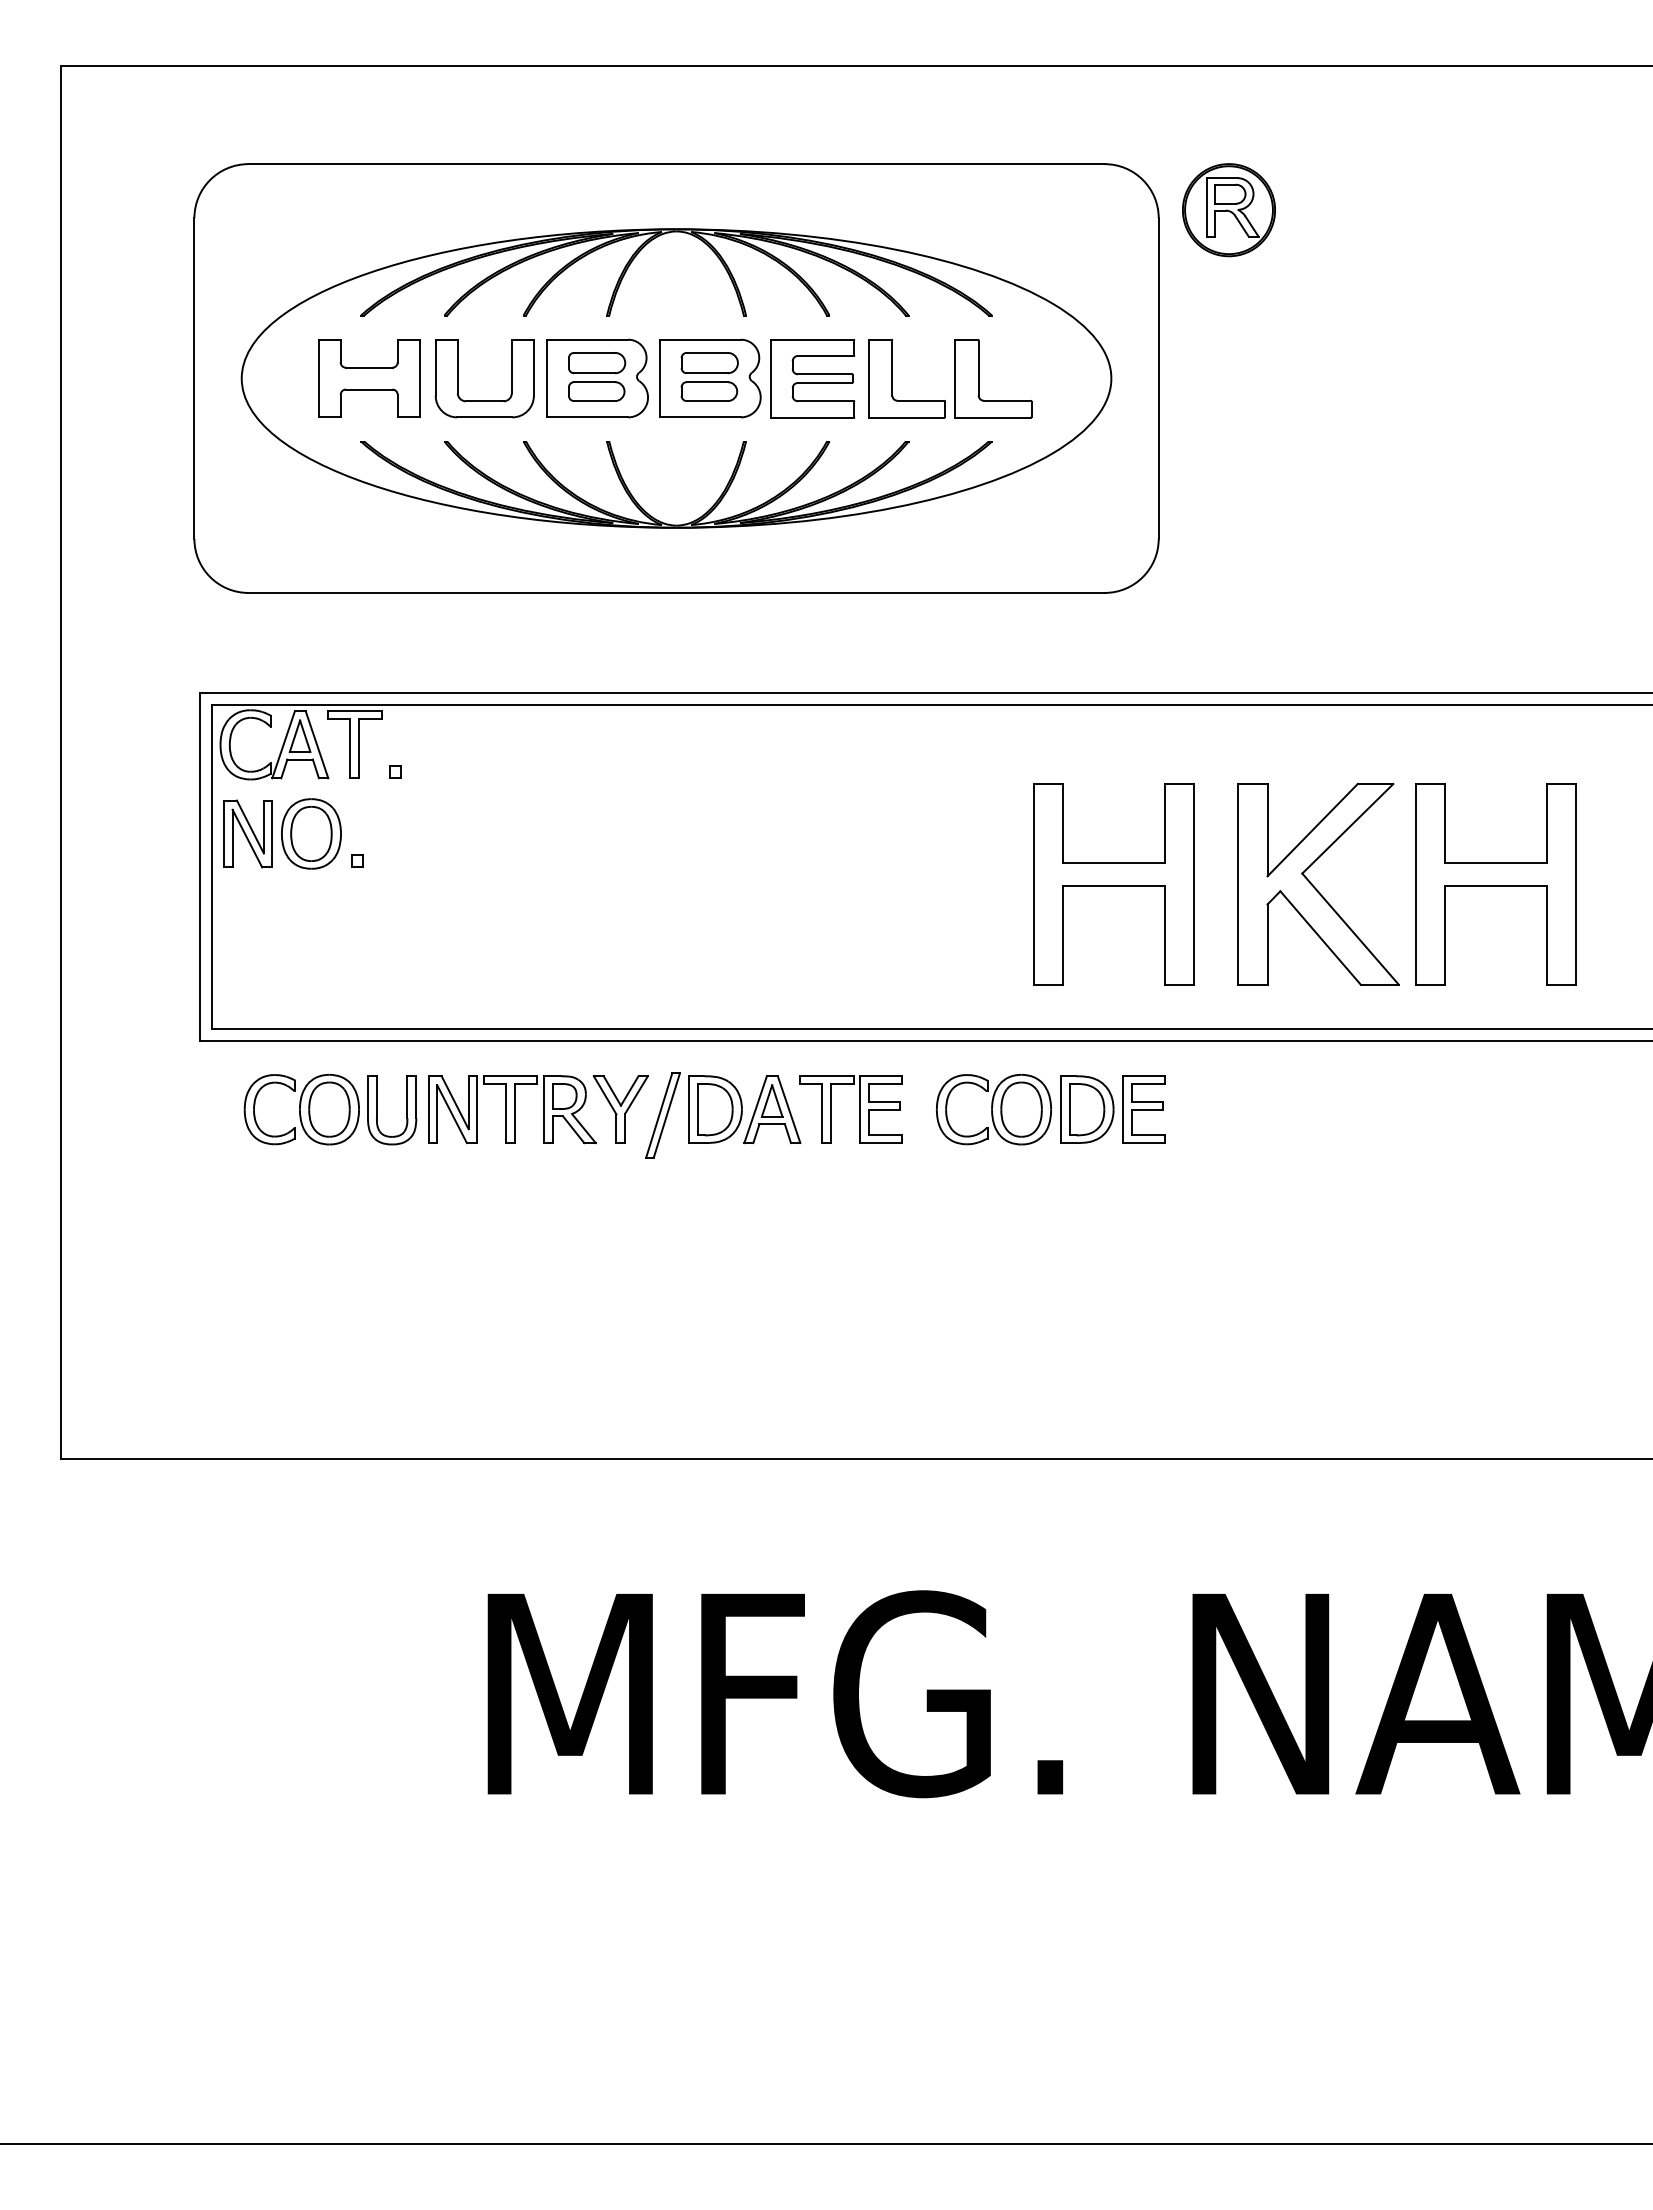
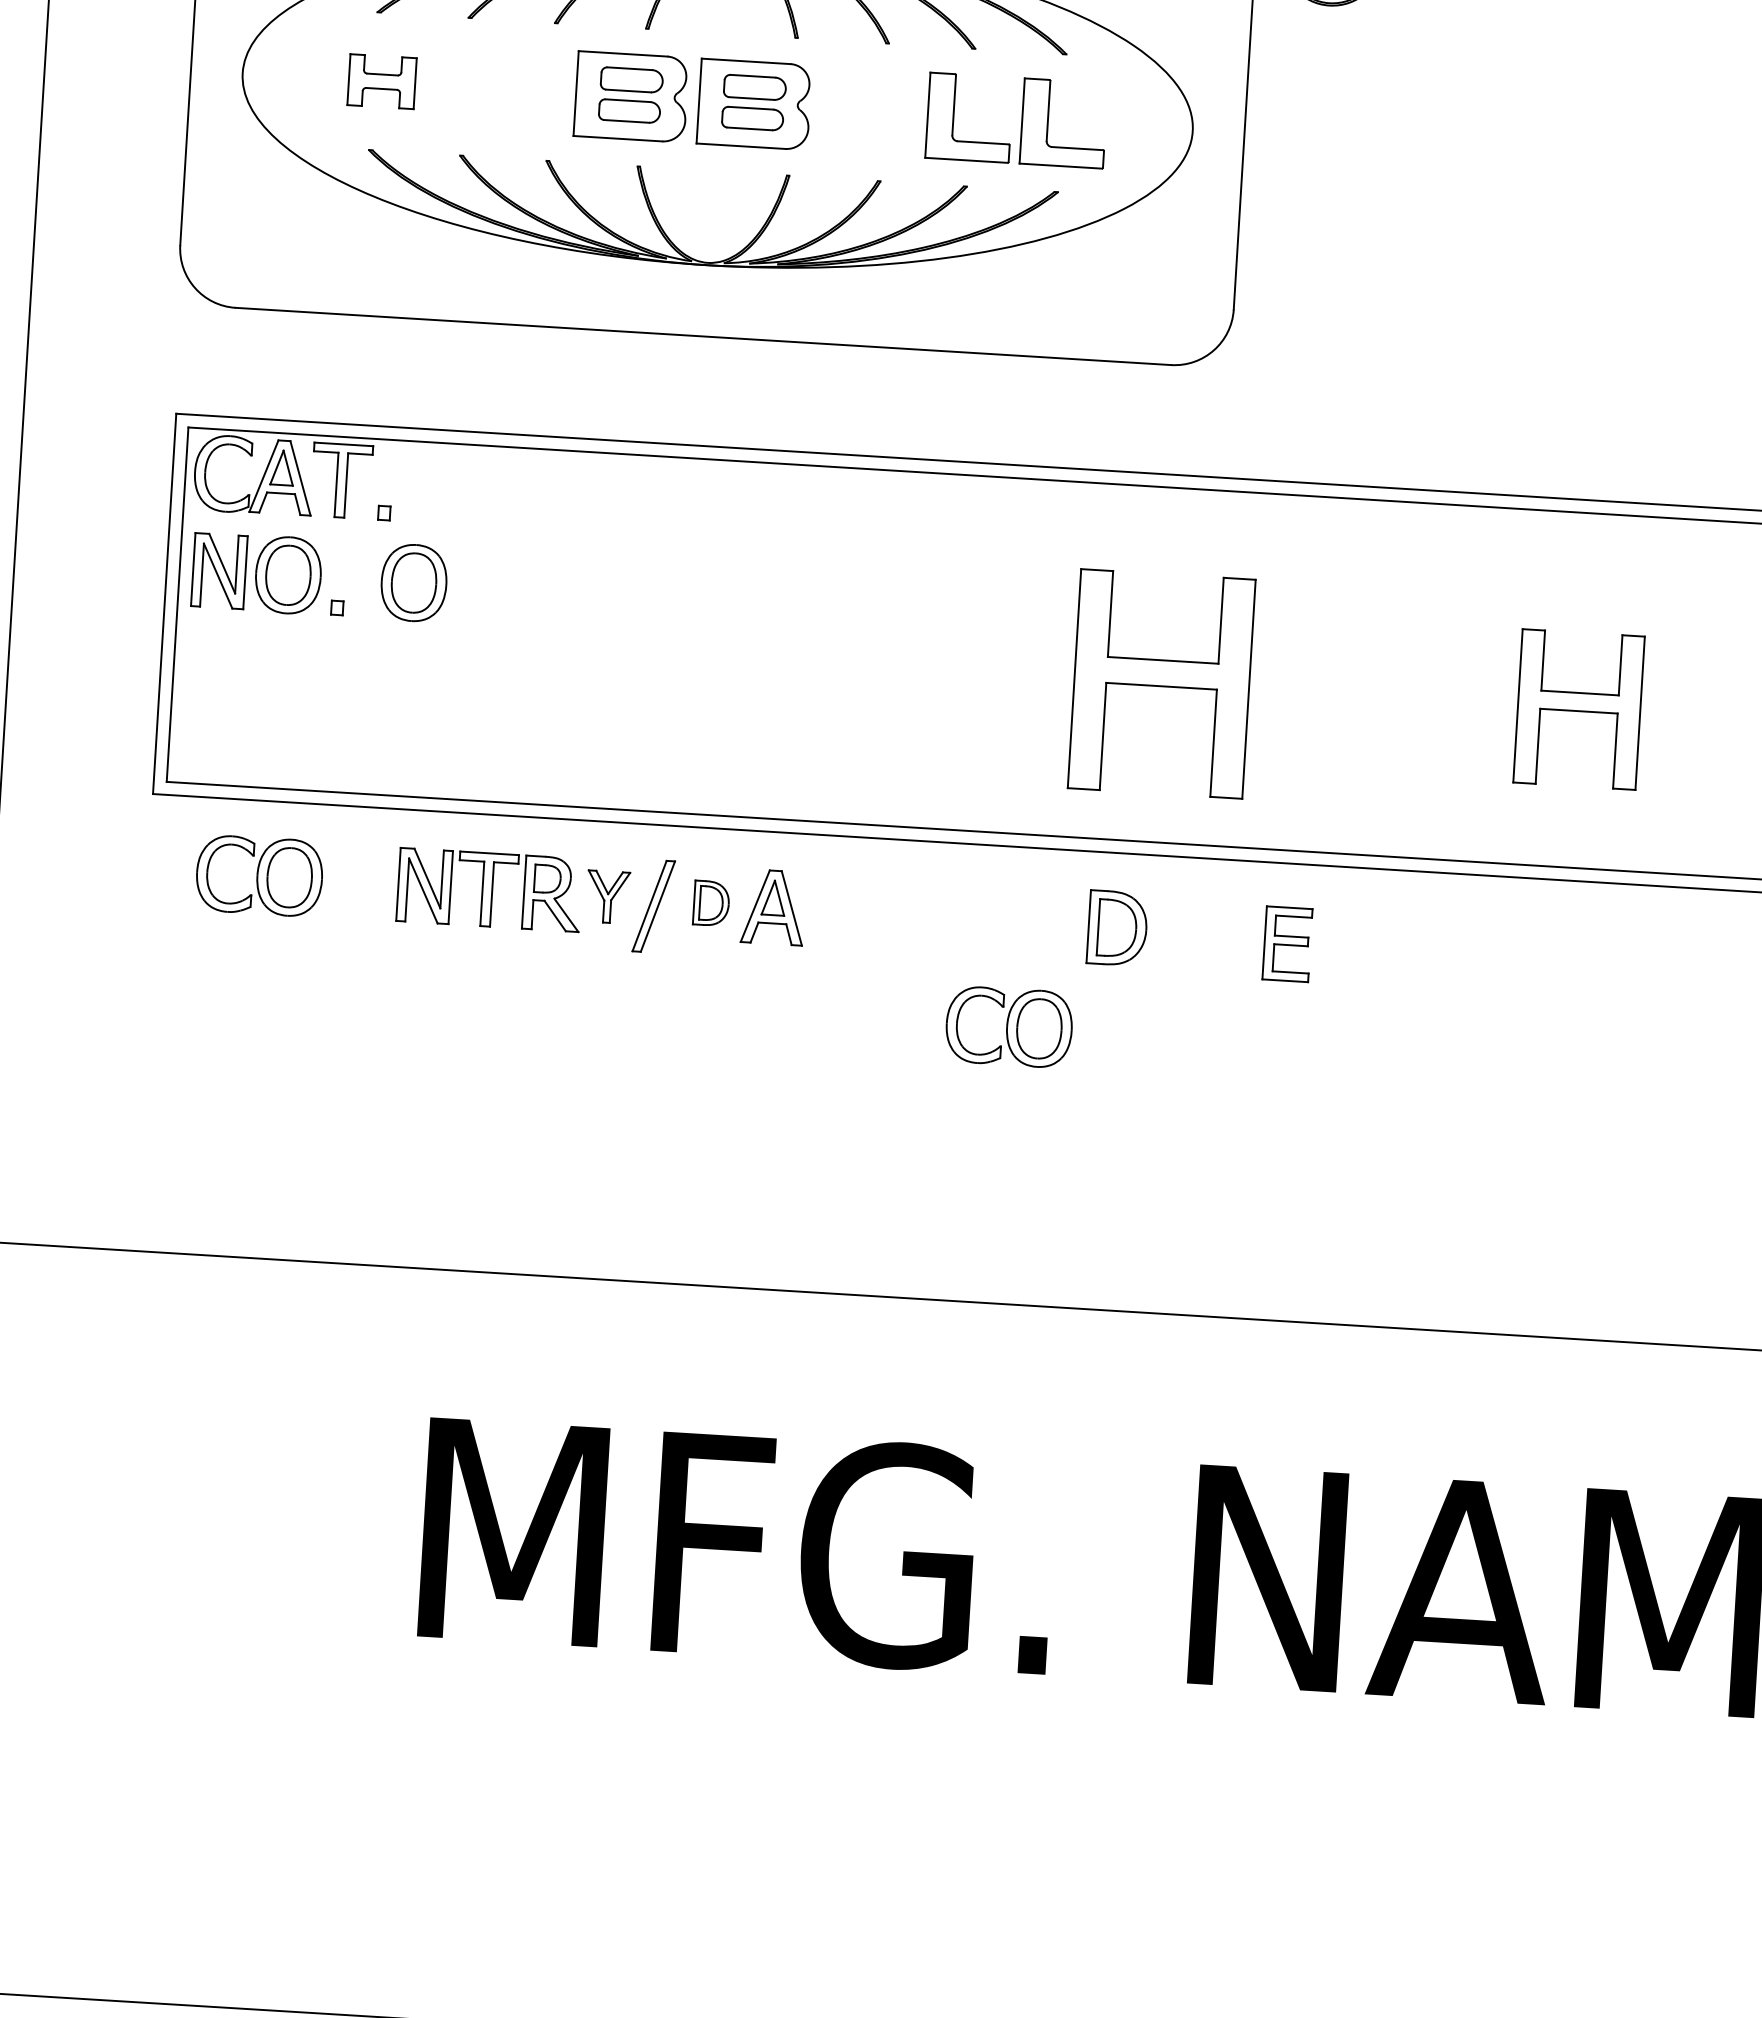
part: (369, 378) -> (382, 81), size x0.6
part: (812, 378) -> (866, 111), removed
part: (484, 400) -> (506, 113), removed
part: (426, 833) -> (414, 582), added
part: (1318, 884) -> (1385, 697), removed
part: (1495, 884) -> (1578, 709), size x0.7
part: (620, 1109) -> (607, 897), size x0.7
part: (715, 1109) -> (711, 903), size x0.6
part: (859, 1109) -> (868, 912), removed
part: (993, 1109) -> (1008, 1026), moved
part: (1143, 1109) -> (1286, 944), moved
part: (406, 1110) -> (373, 883), removed

